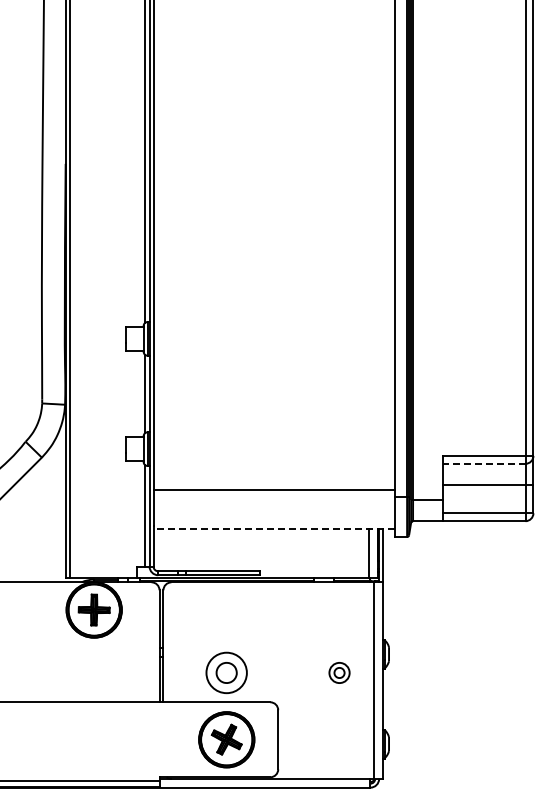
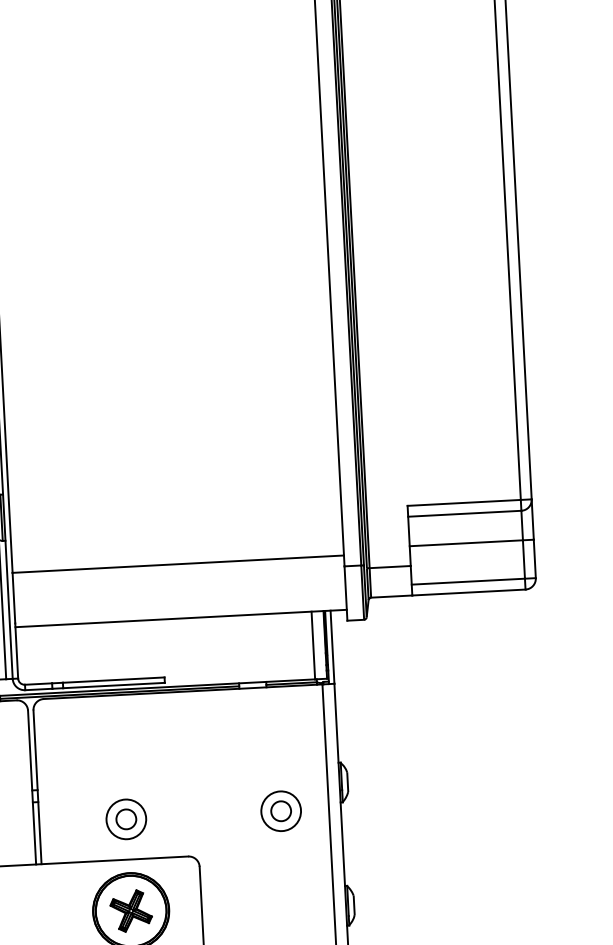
line: (483, 463) -> (463, 513), dashed -> solid
line: (274, 529) -> (181, 619), dashed -> solid
part: (226, 672) -> (125, 818), size x0.71
part: (339, 672) -> (281, 810), size x1.43

